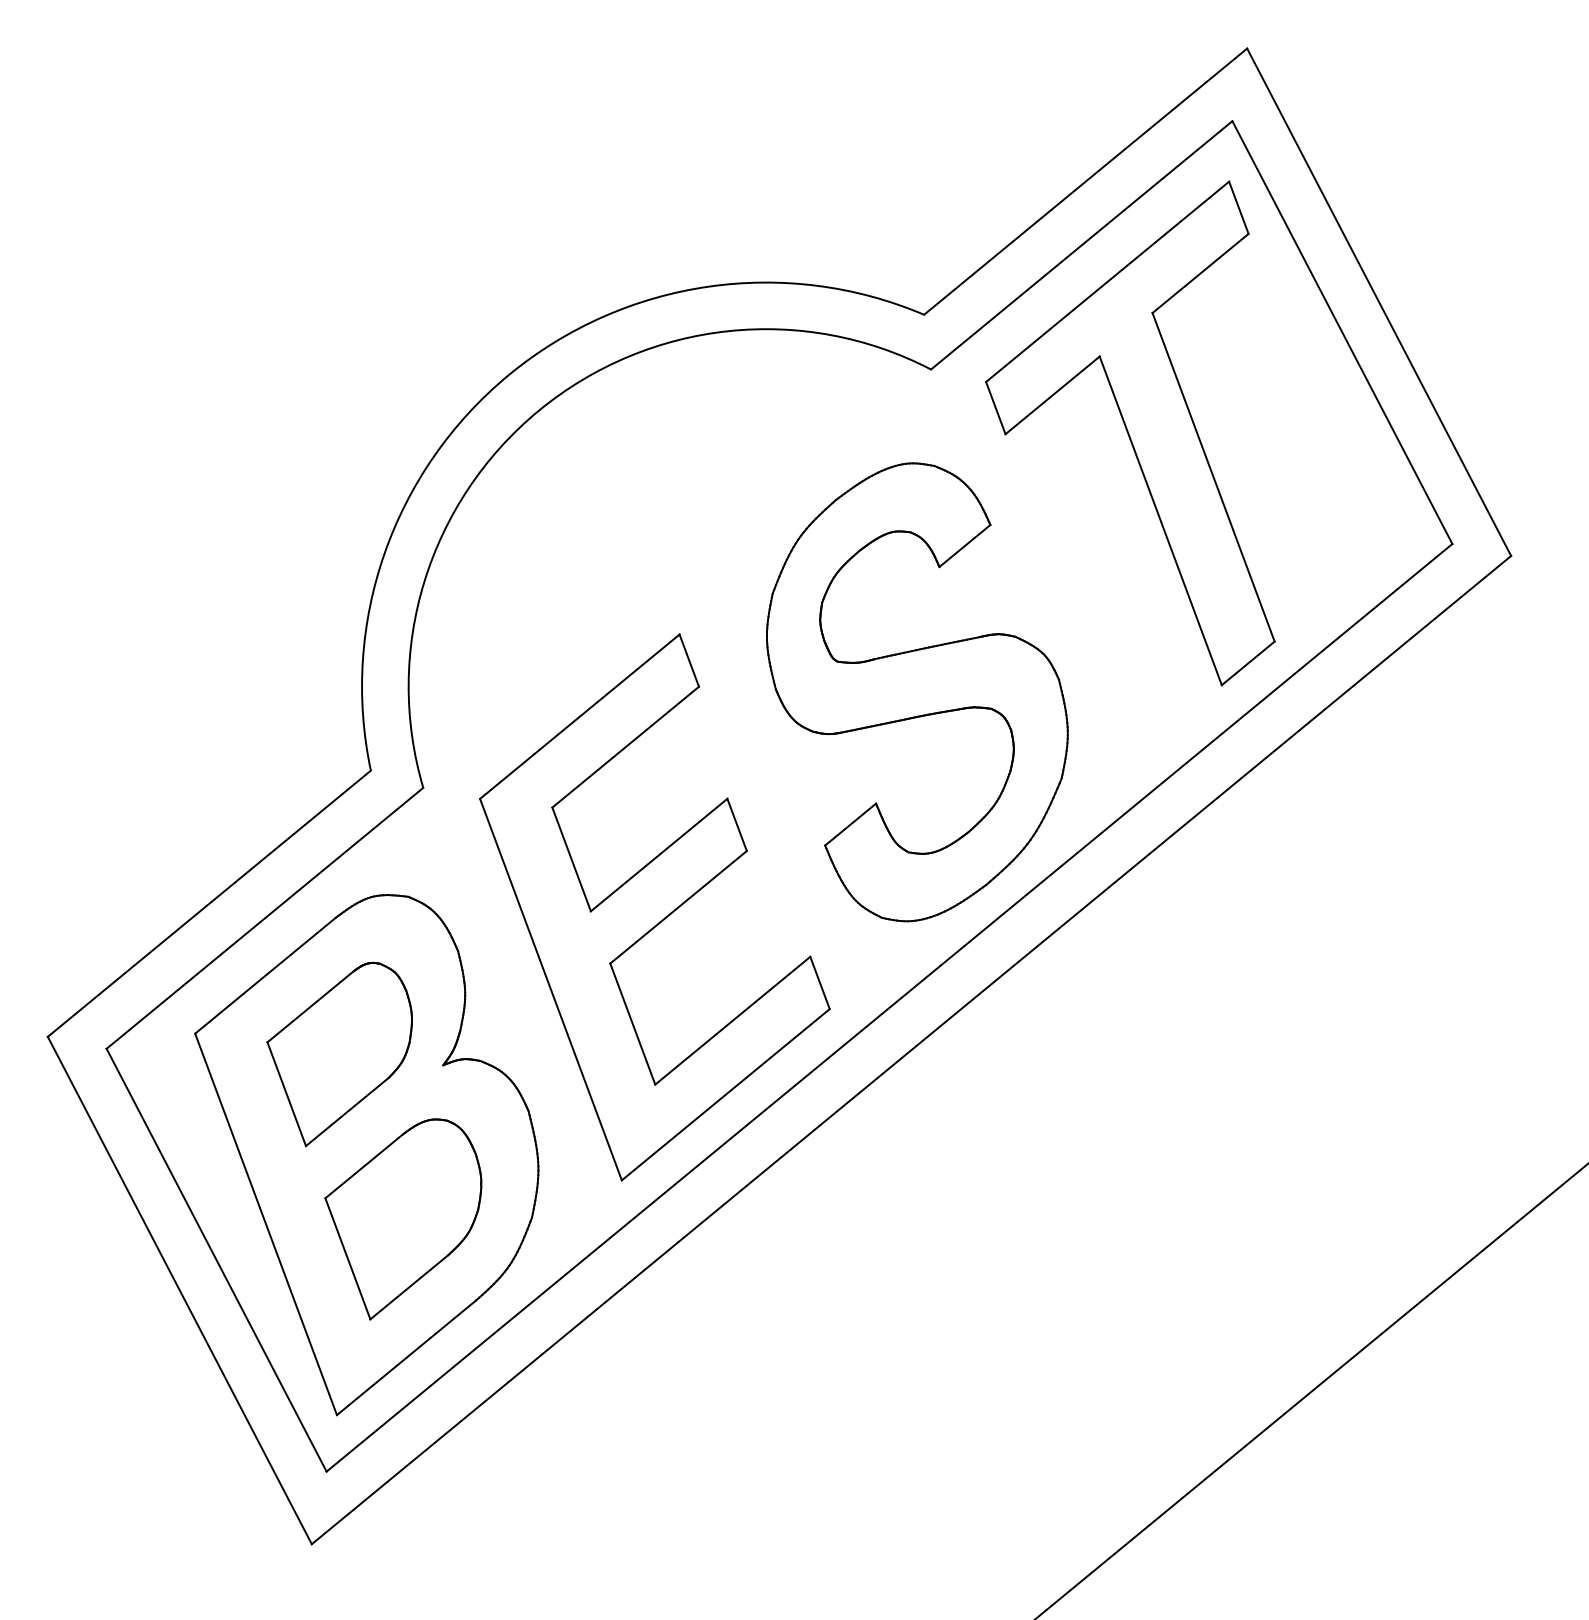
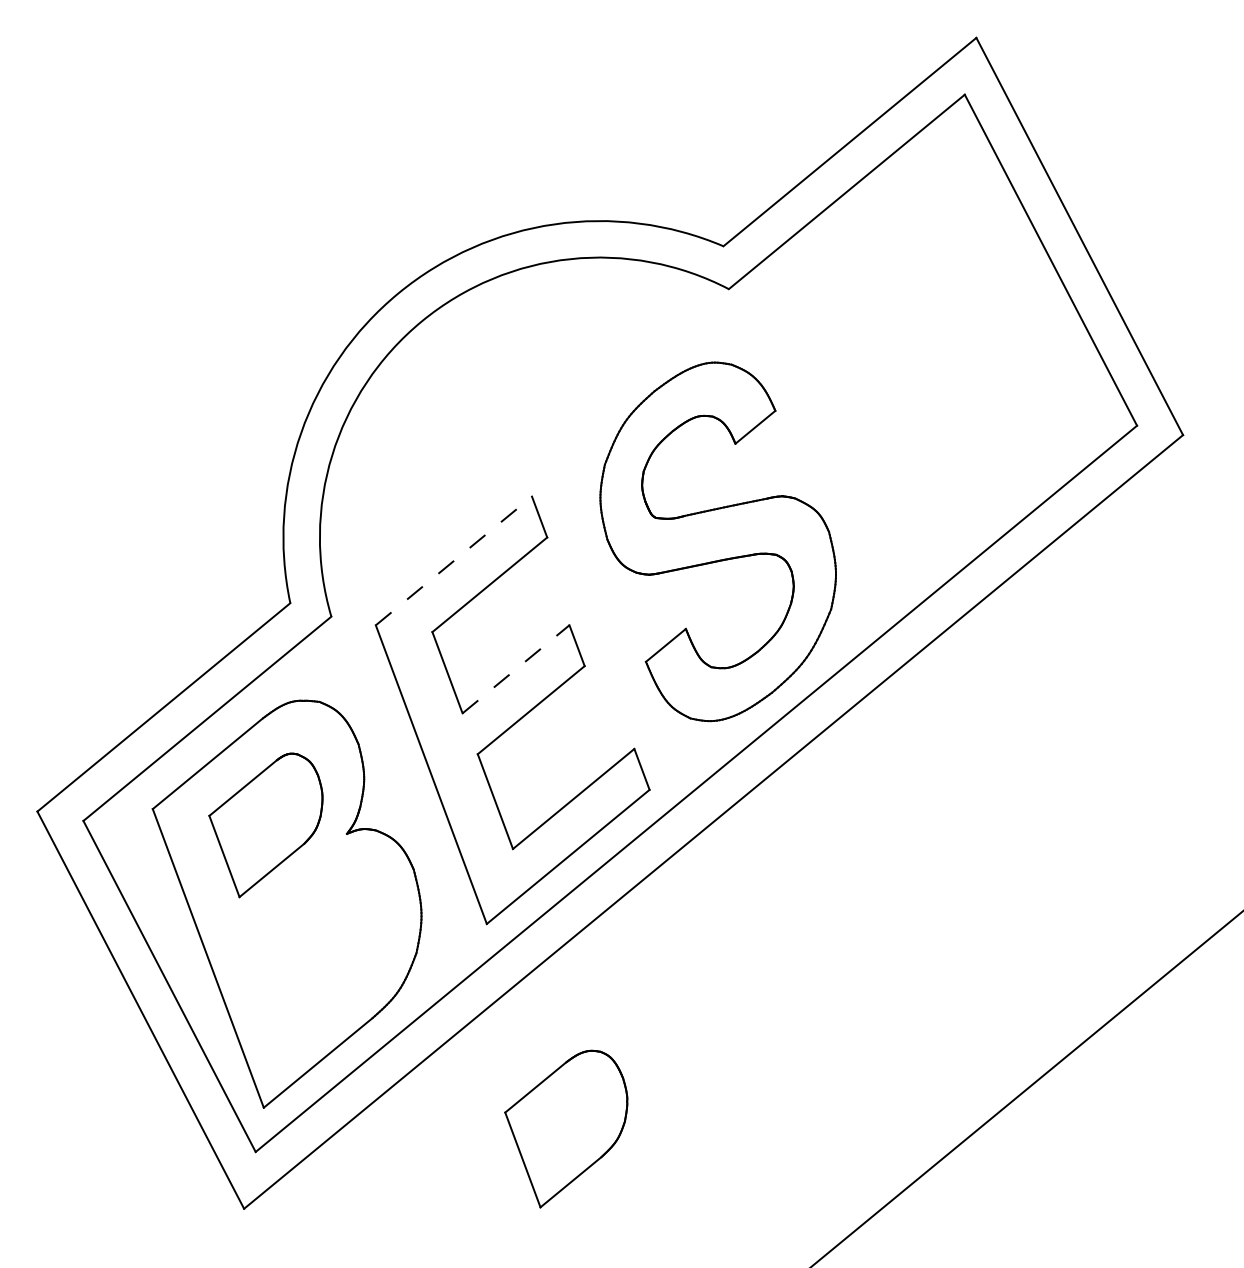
part: (1130, 433) -> (885, 339), removed
line: (580, 716) -> (454, 560), solid -> dashed
line: (659, 854) -> (516, 668), solid -> dashed
part: (403, 1219) -> (566, 1129), moved

